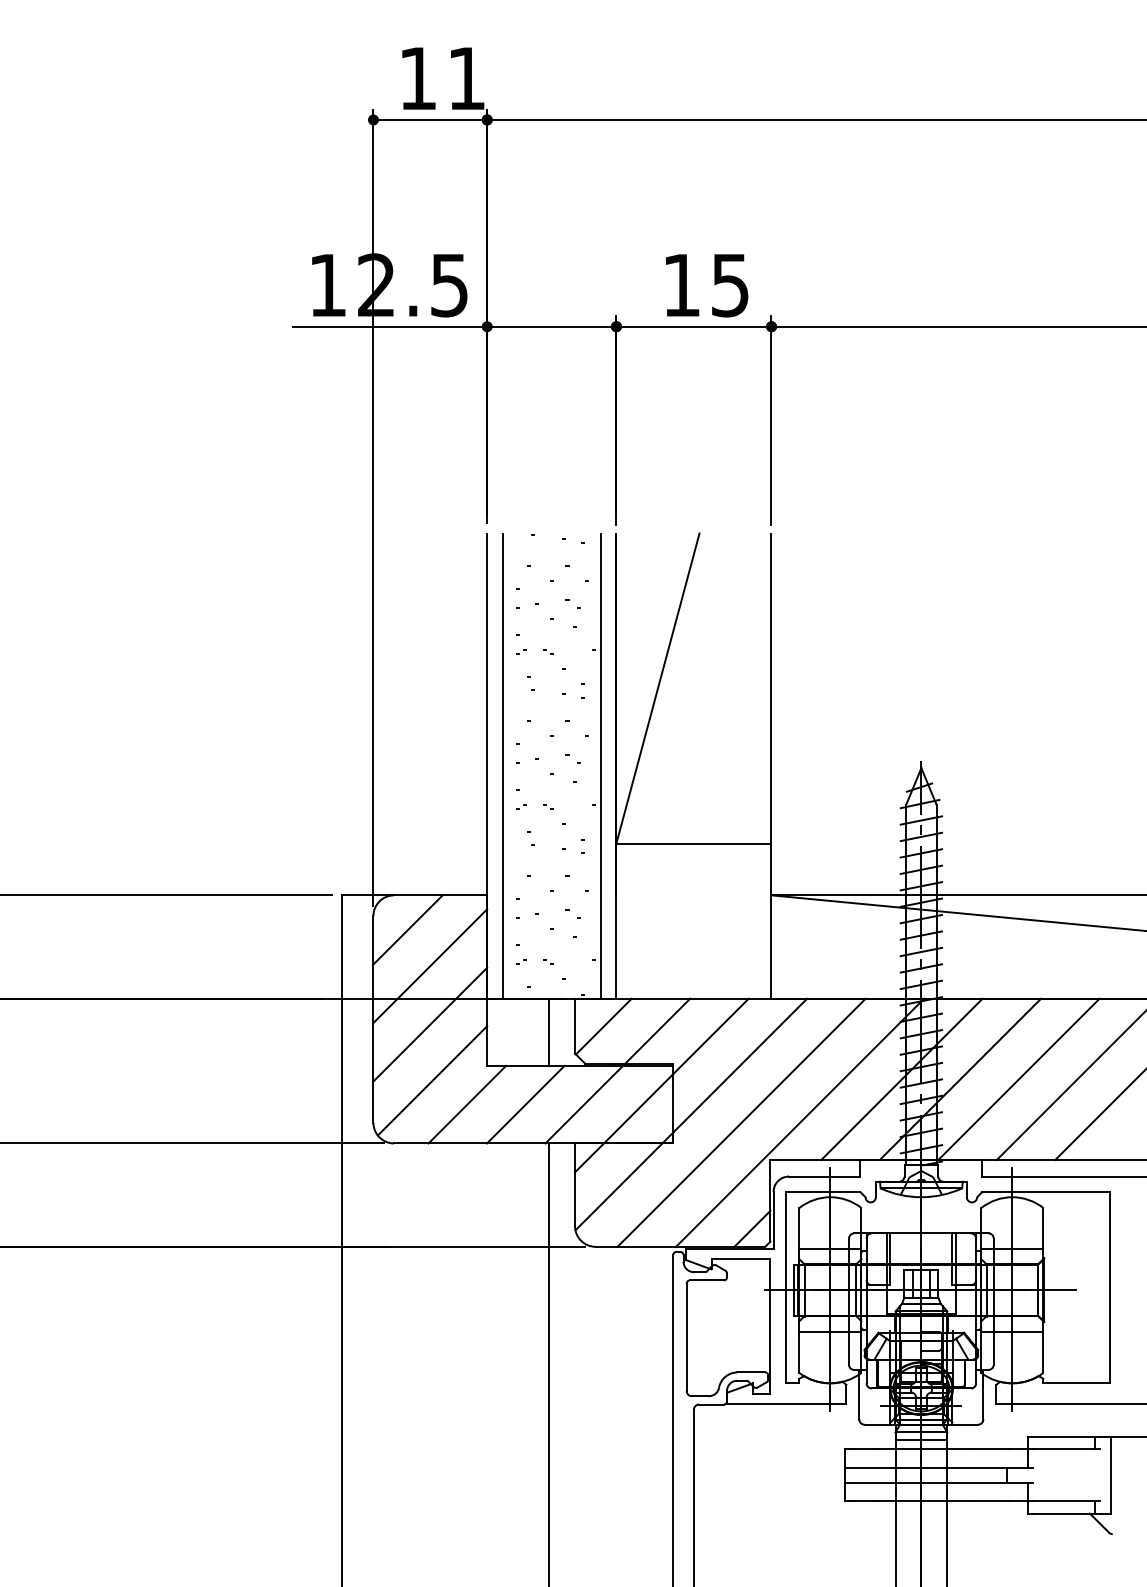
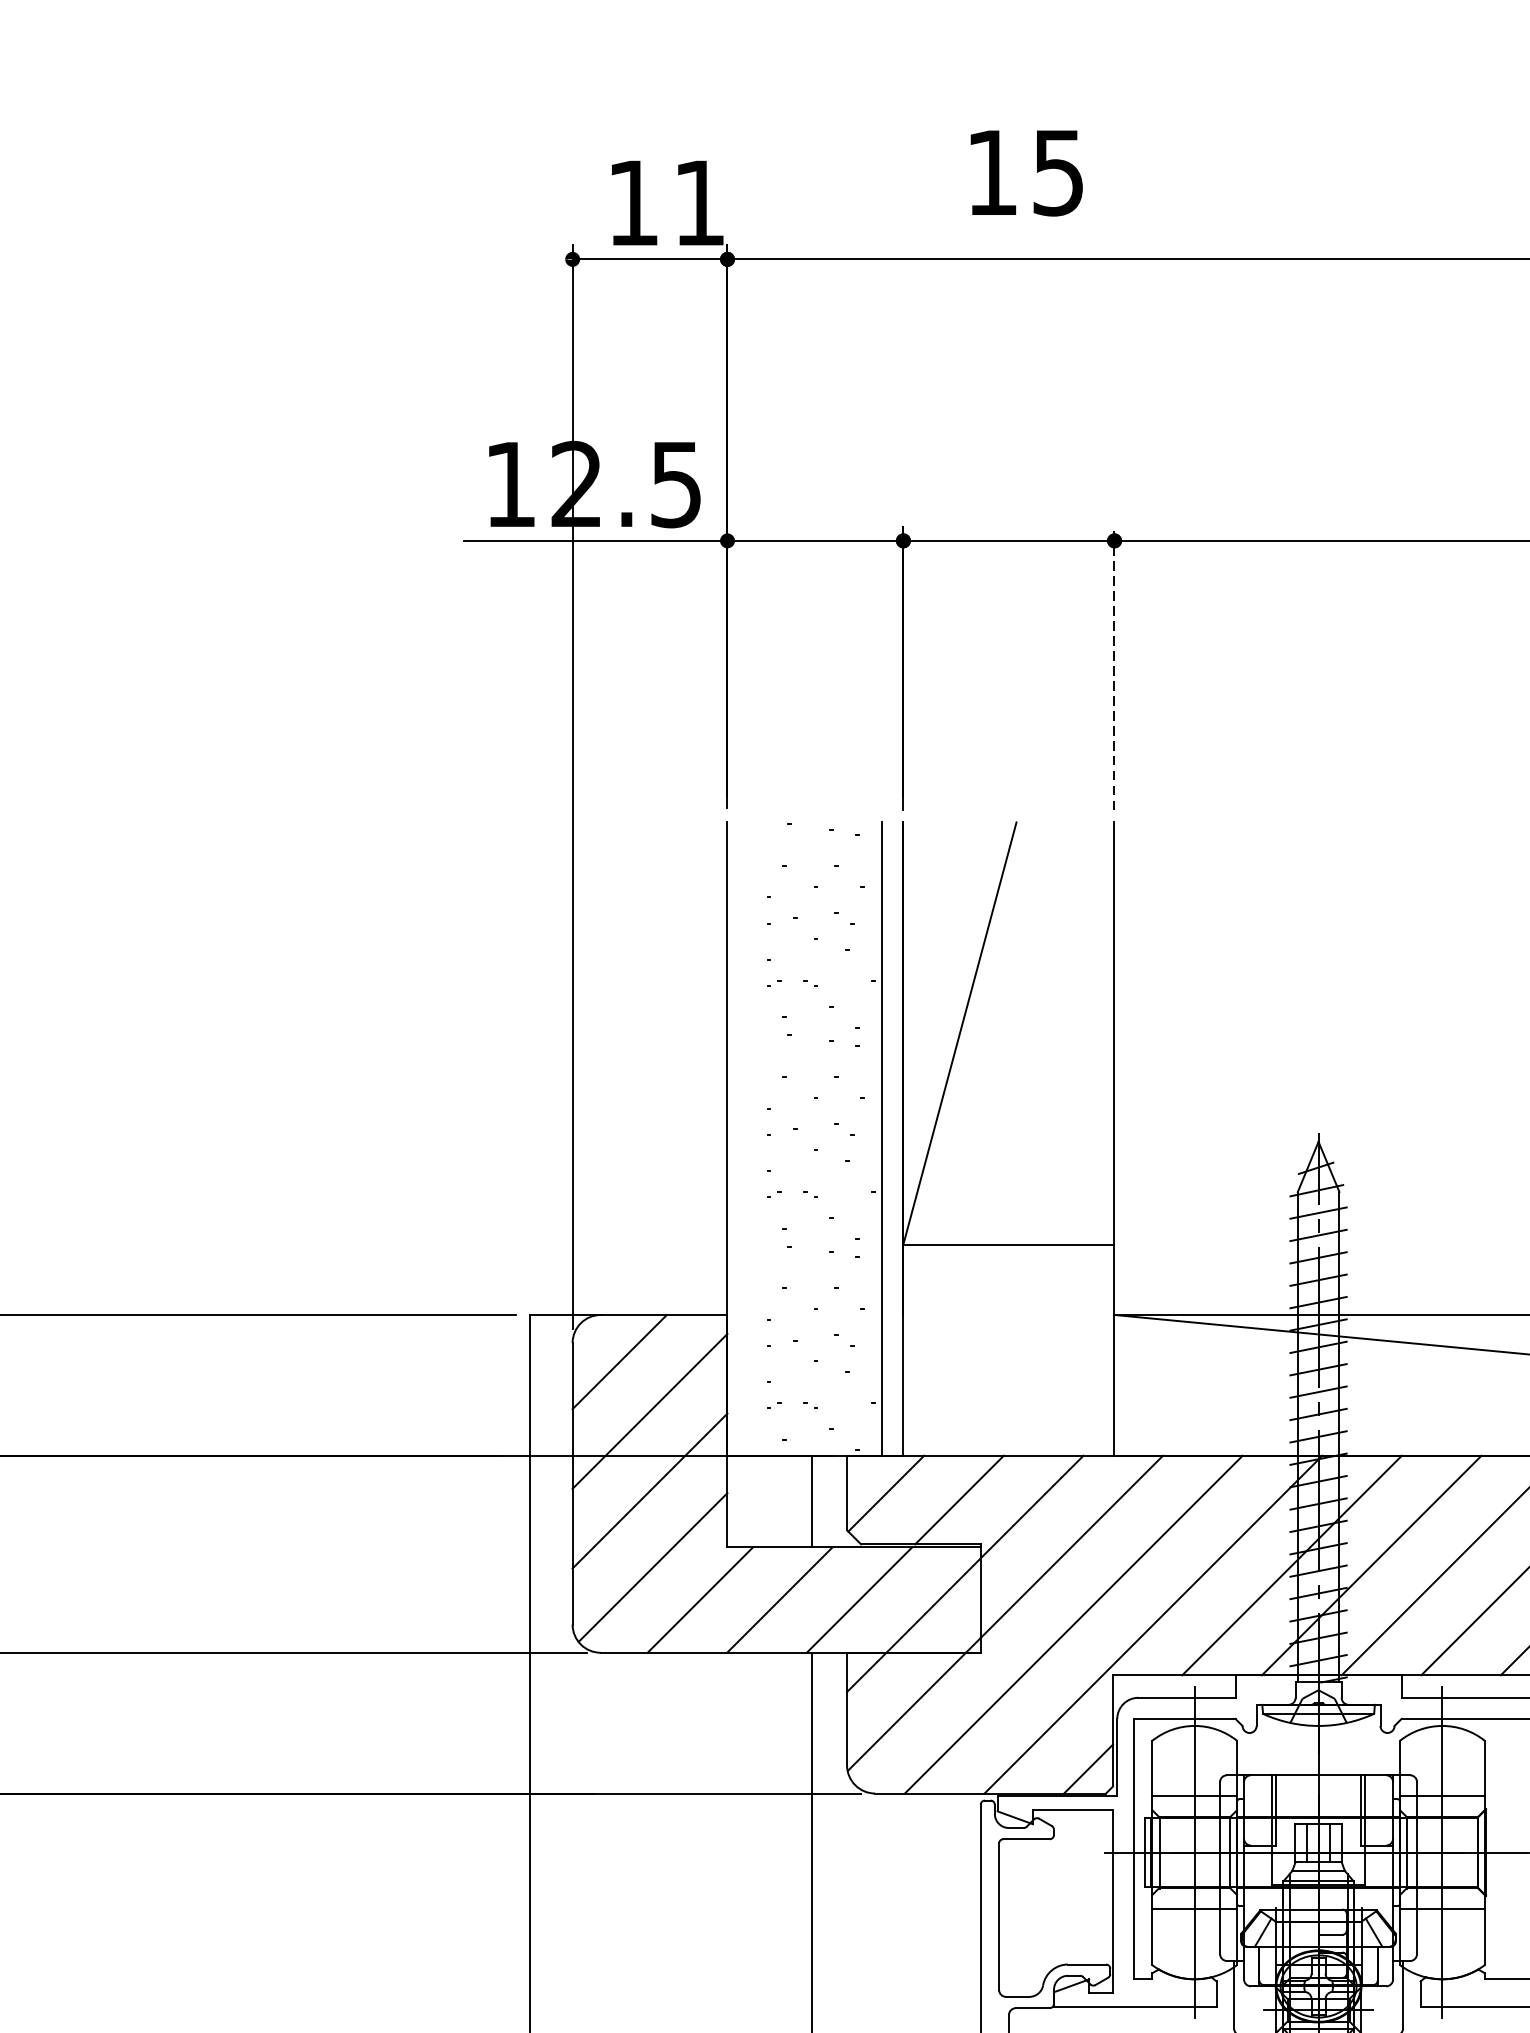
text: (707, 285) -> (1027, 172), moved
line: (771, 420) -> (1114, 668), solid -> dashed
line: (502, 765) -> (748, 1138), removed

